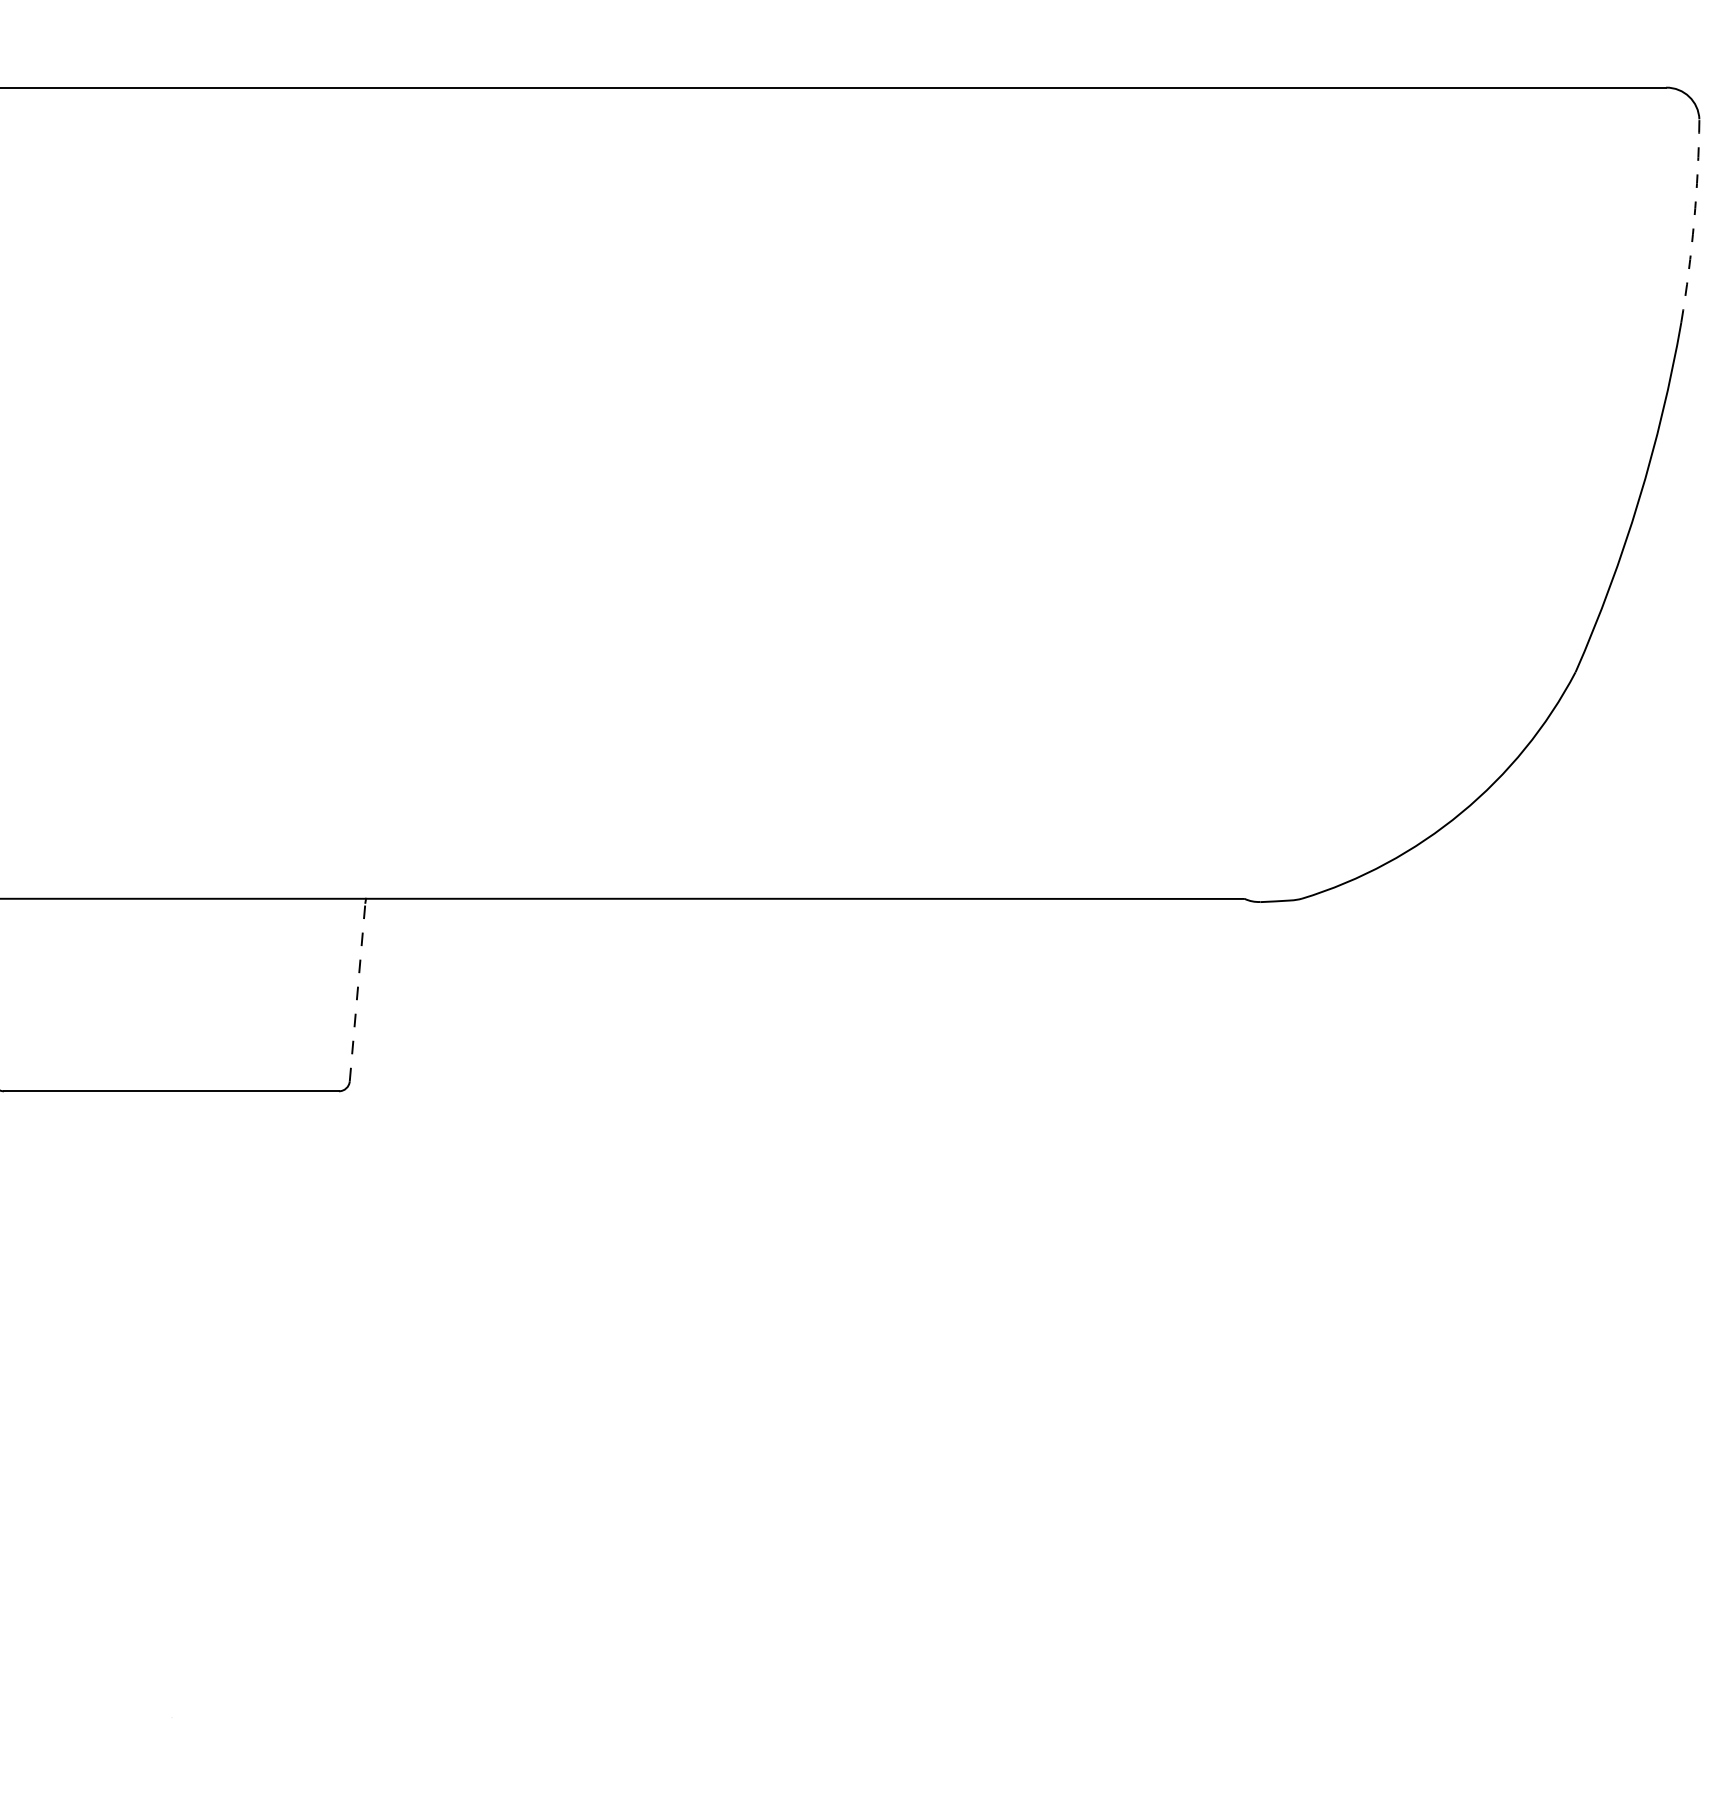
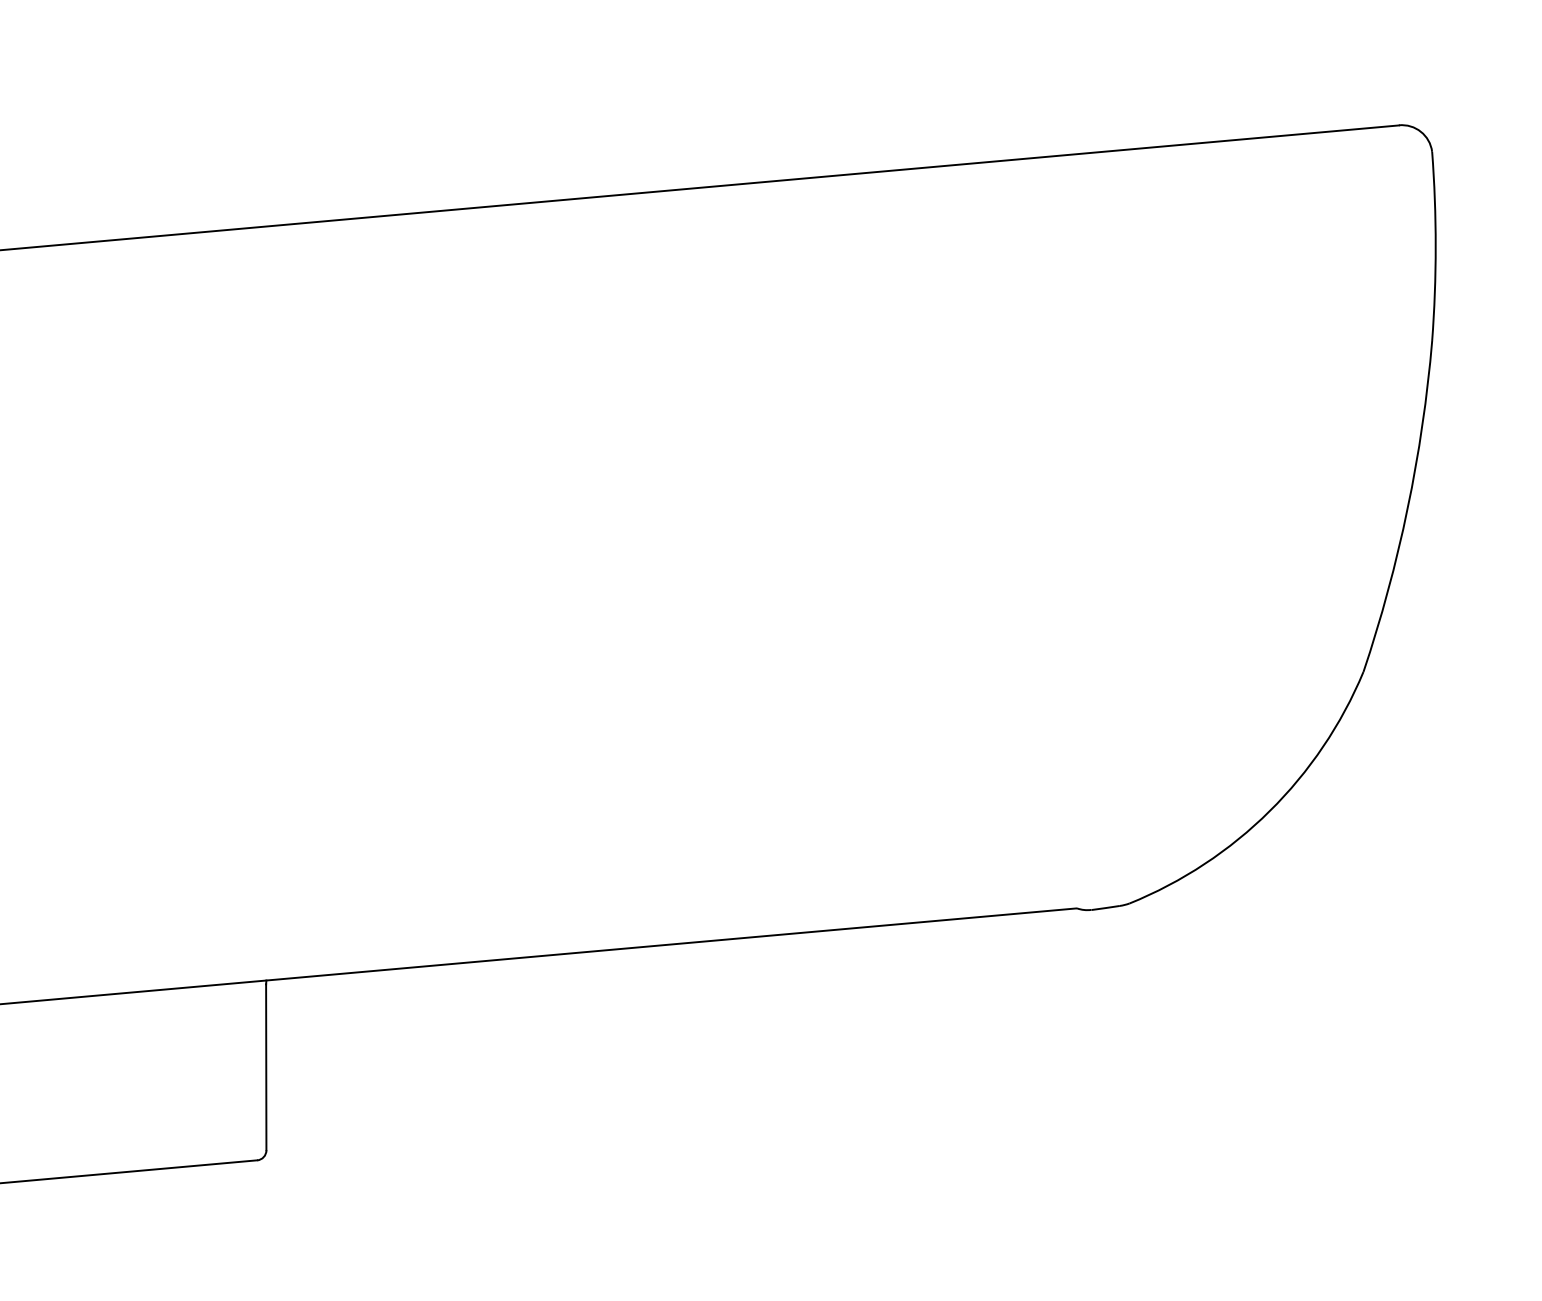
arc: (1694, 221) -> (1436, 246), dashed -> solid
line: (357, 992) -> (266, 1067), dashed -> solid

